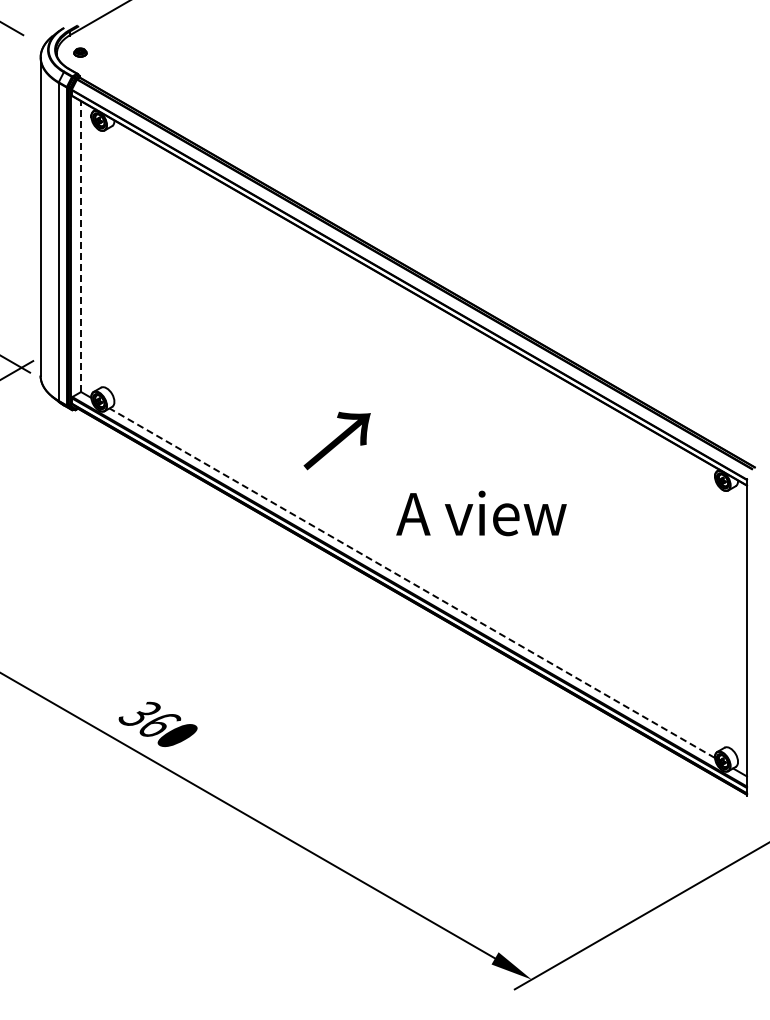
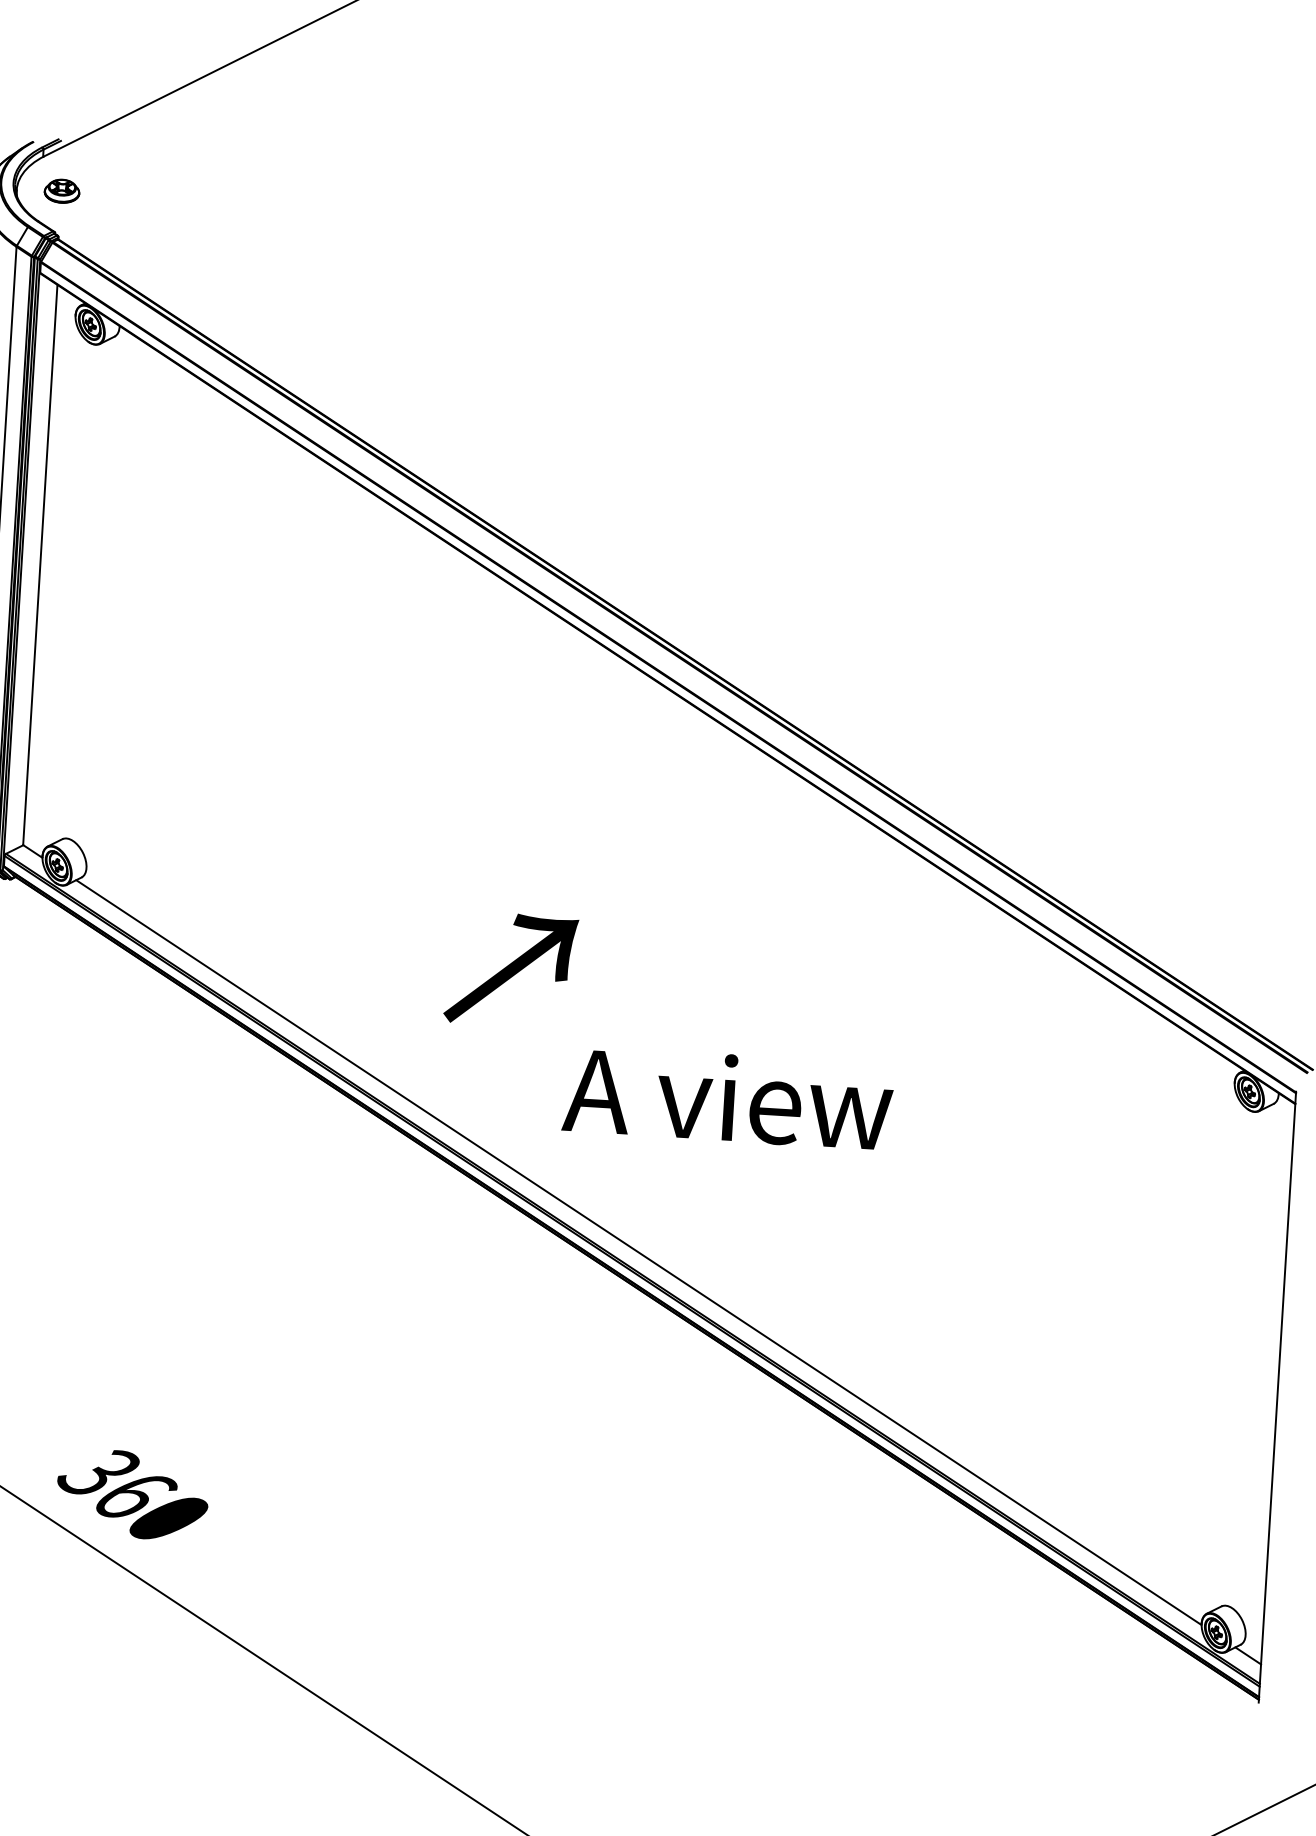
part: (80, 52) -> (62, 190), size x1.43
line: (80, 246) -> (39, 564), dashed -> solid
text: (481, 513) -> (728, 1098), moved
line: (412, 583) -> (639, 1253), dashed -> solid

